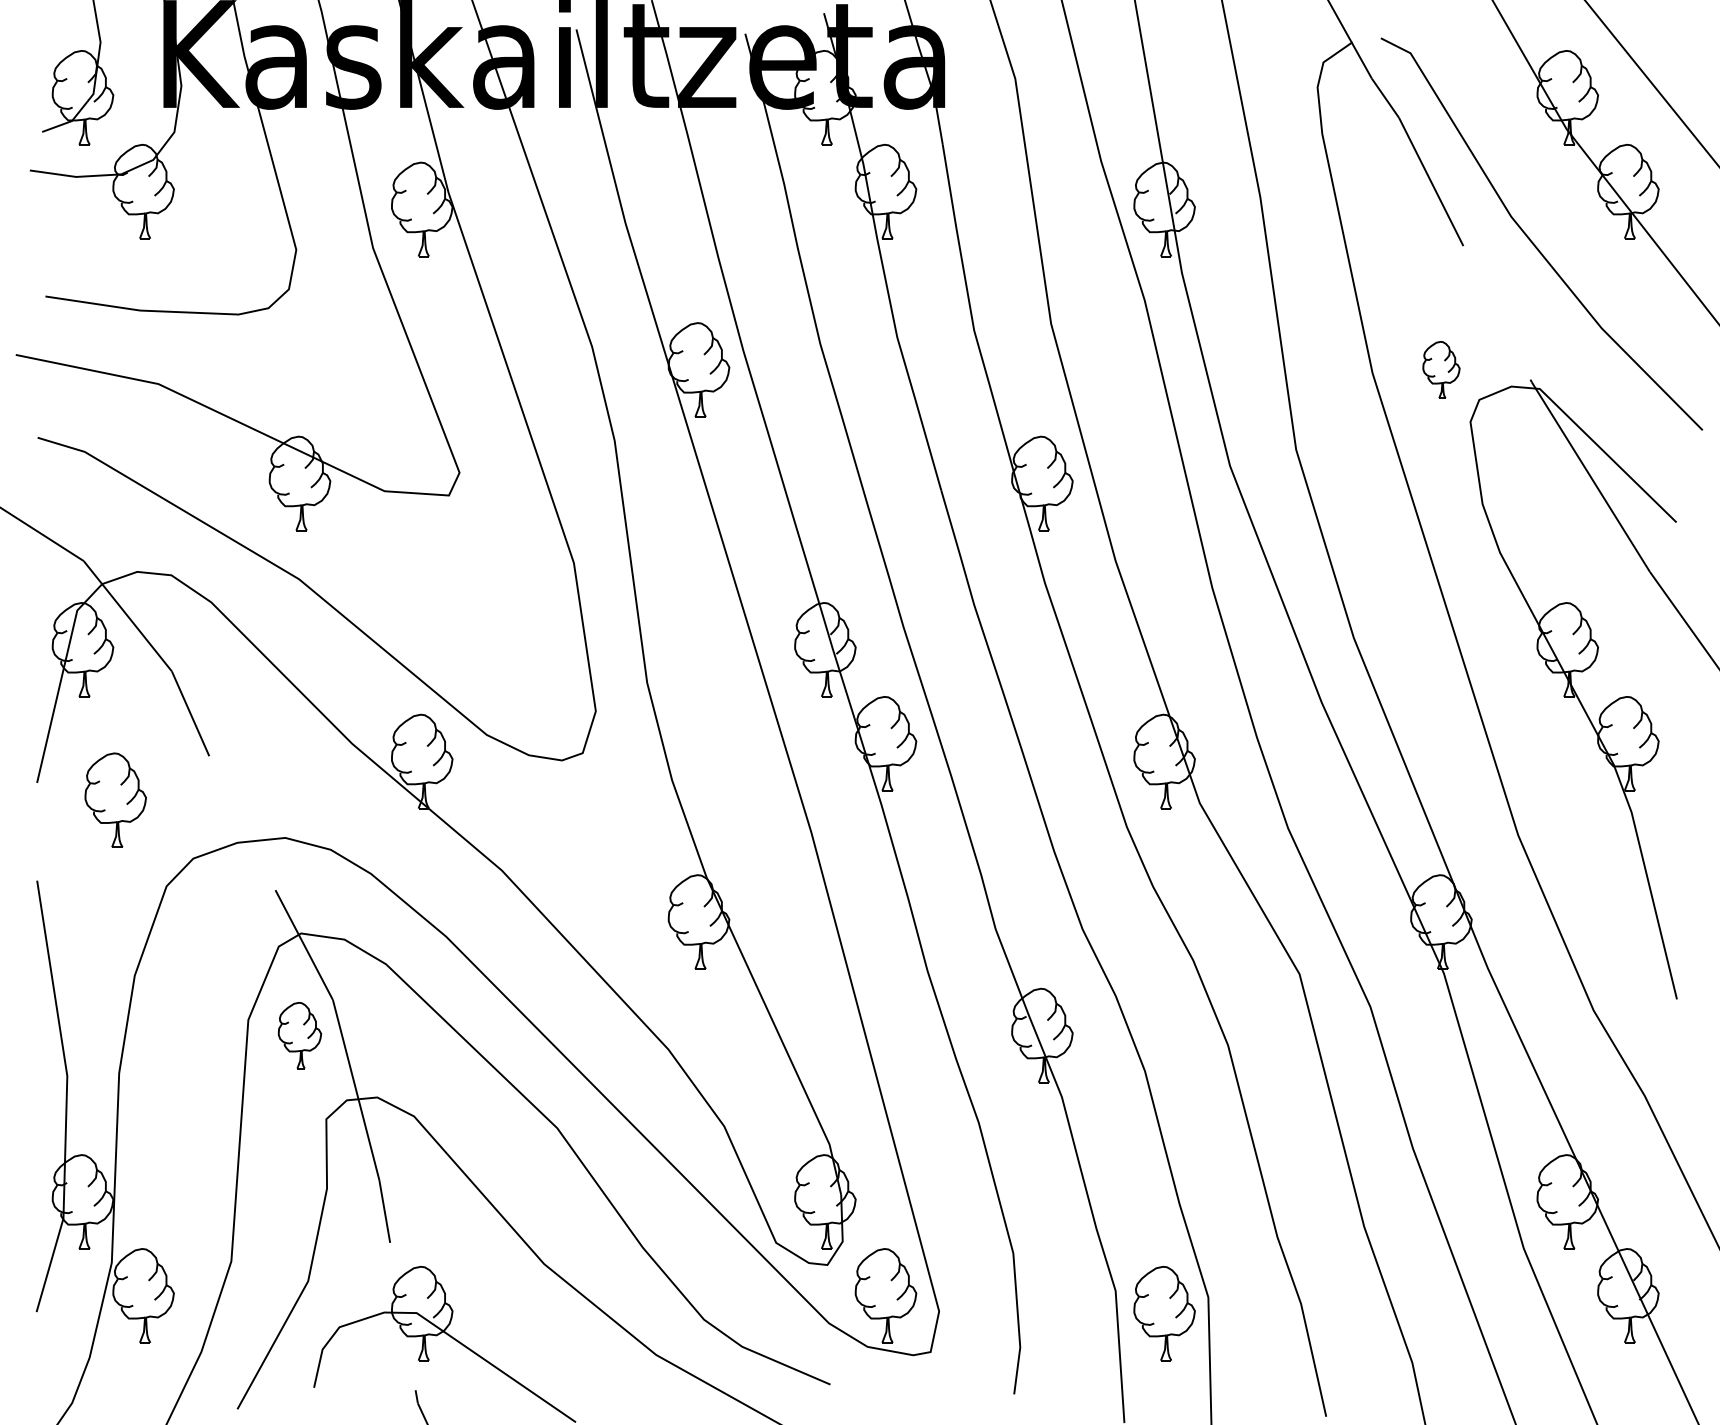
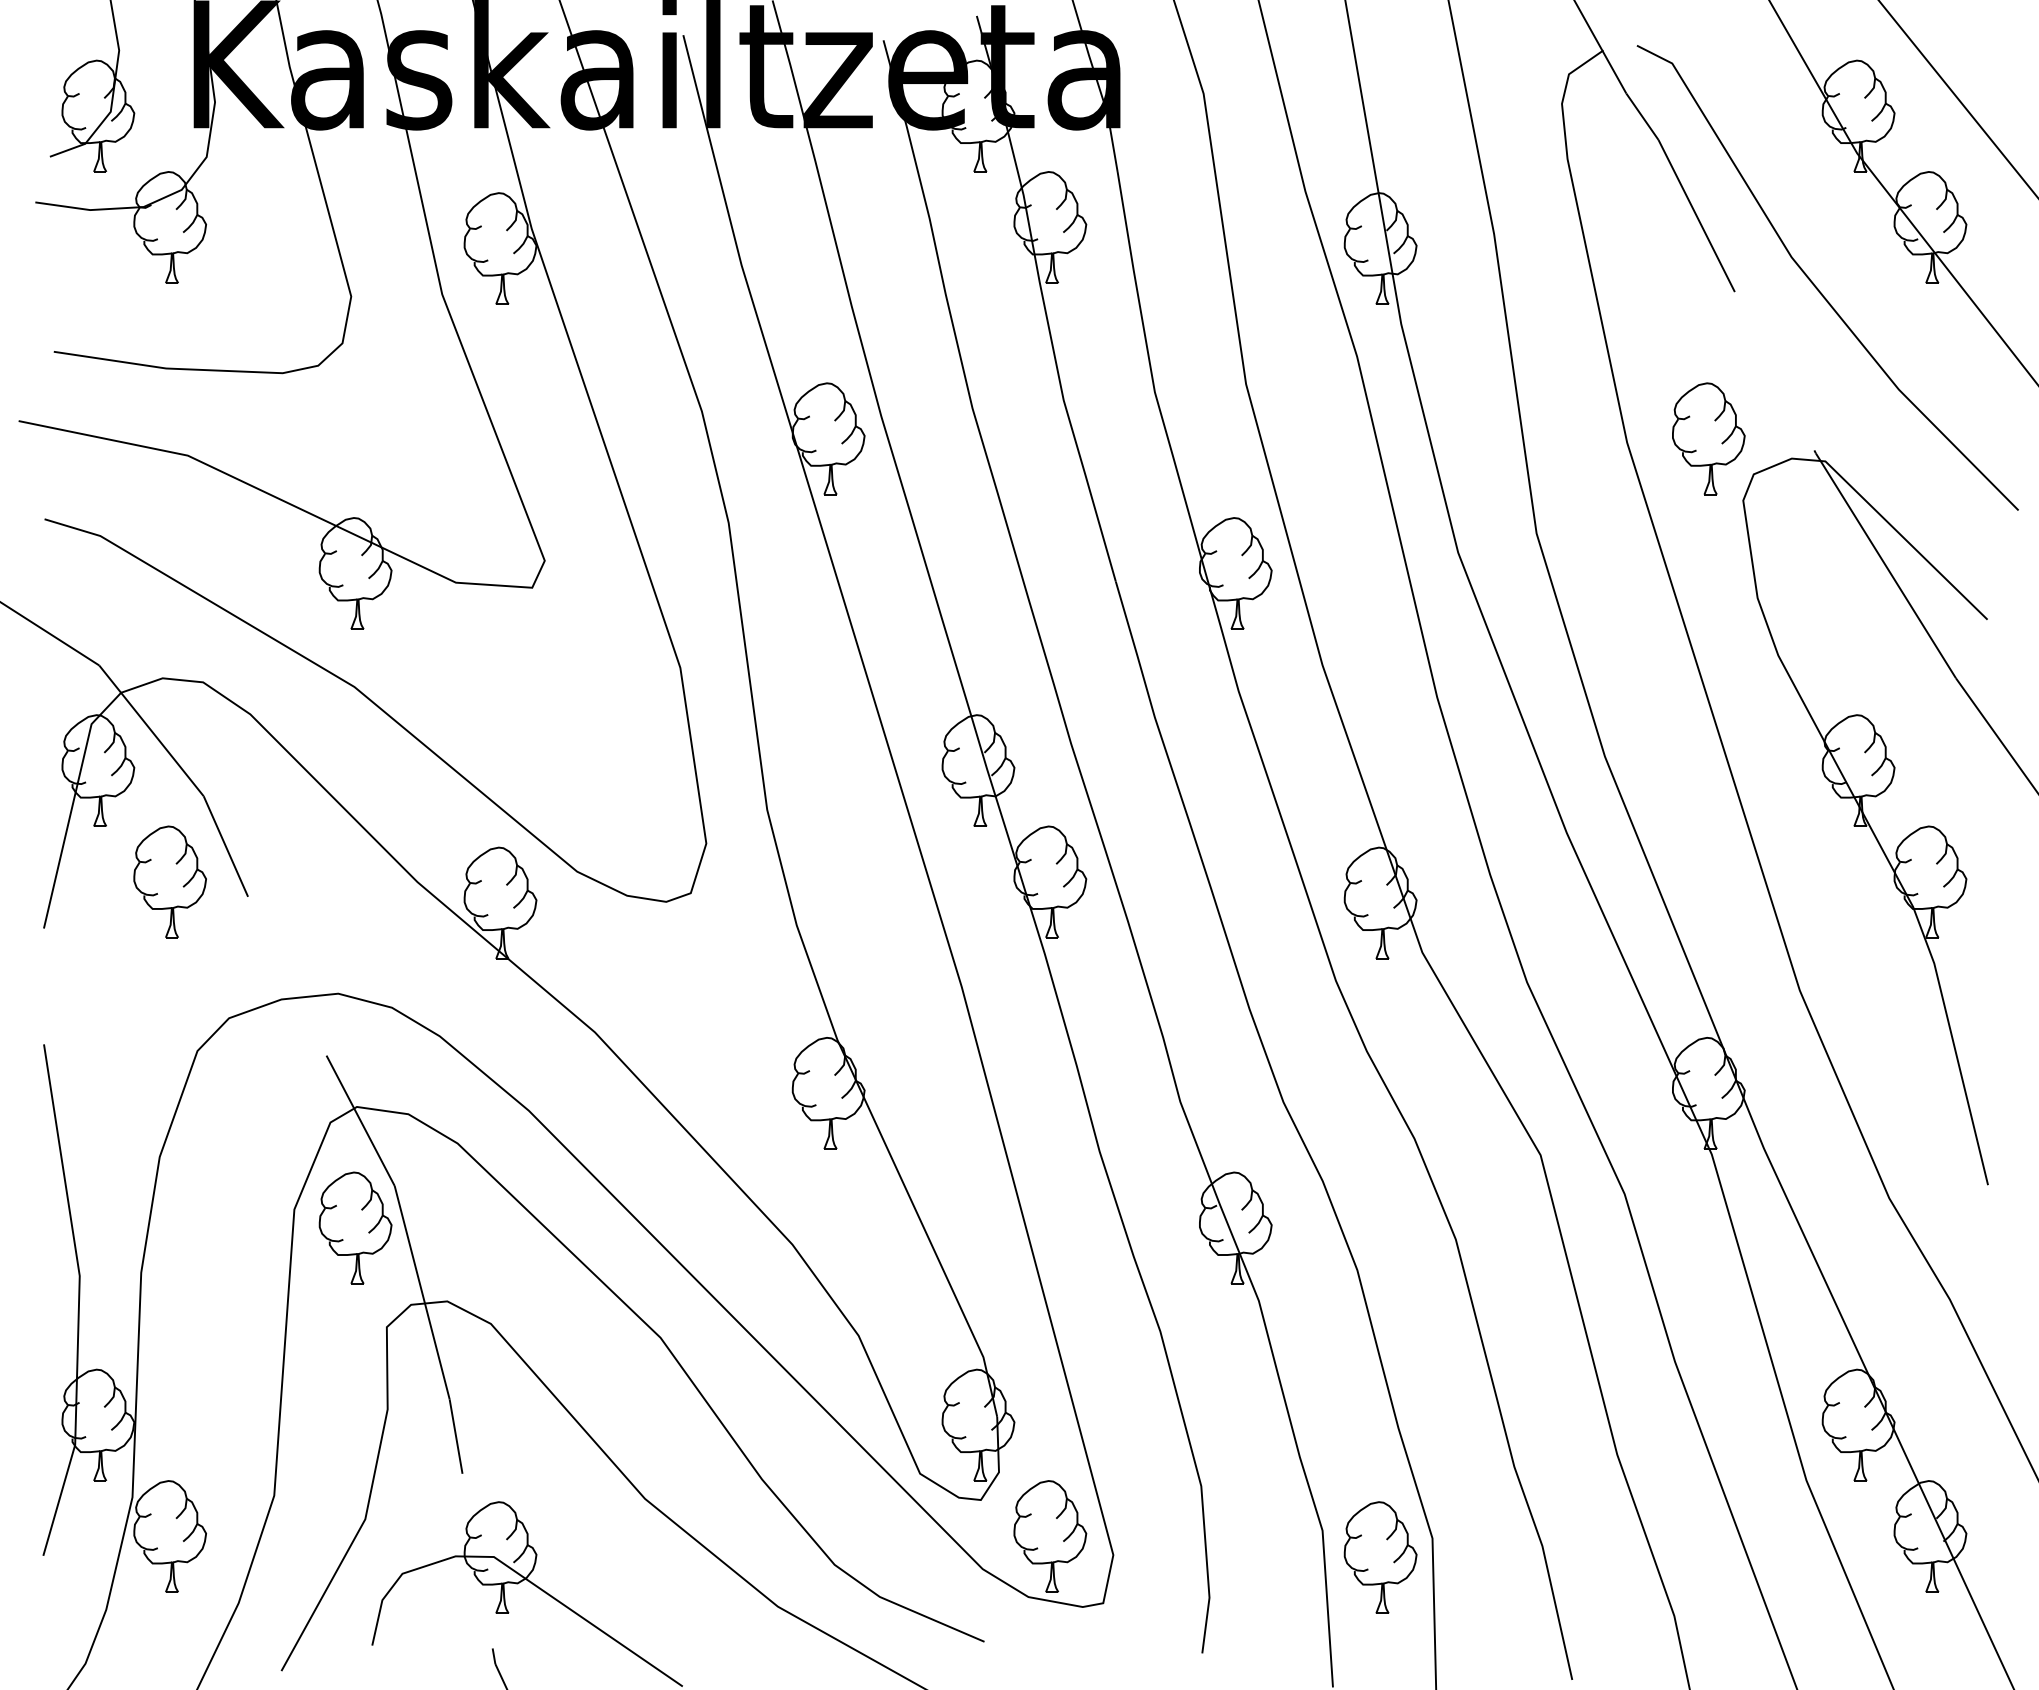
part: (1441, 369) -> (1708, 438), size x1.67
part: (115, 799) -> (169, 881), moved
part: (299, 1035) -> (355, 1227), size x1.43

